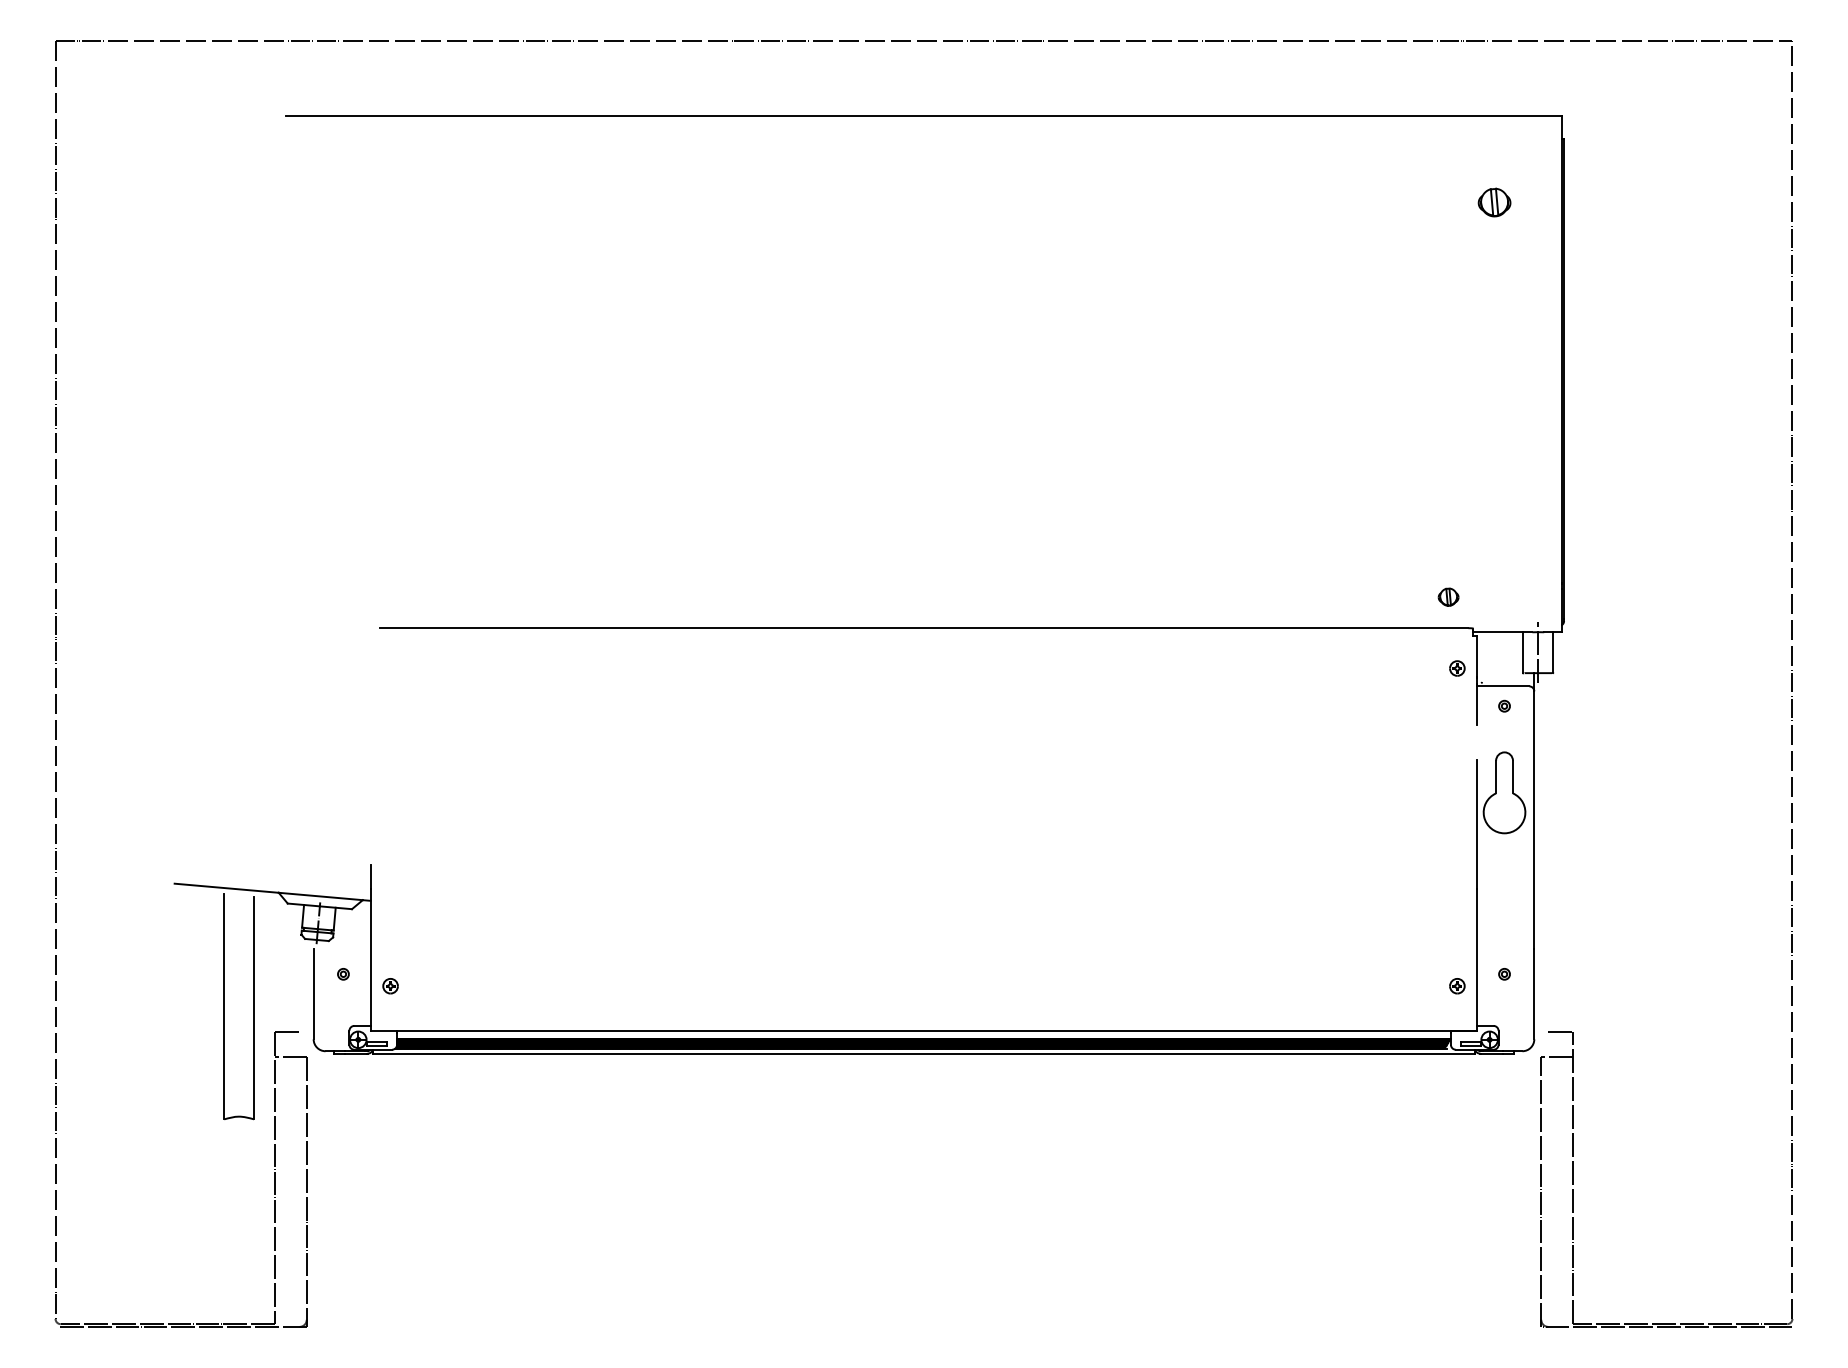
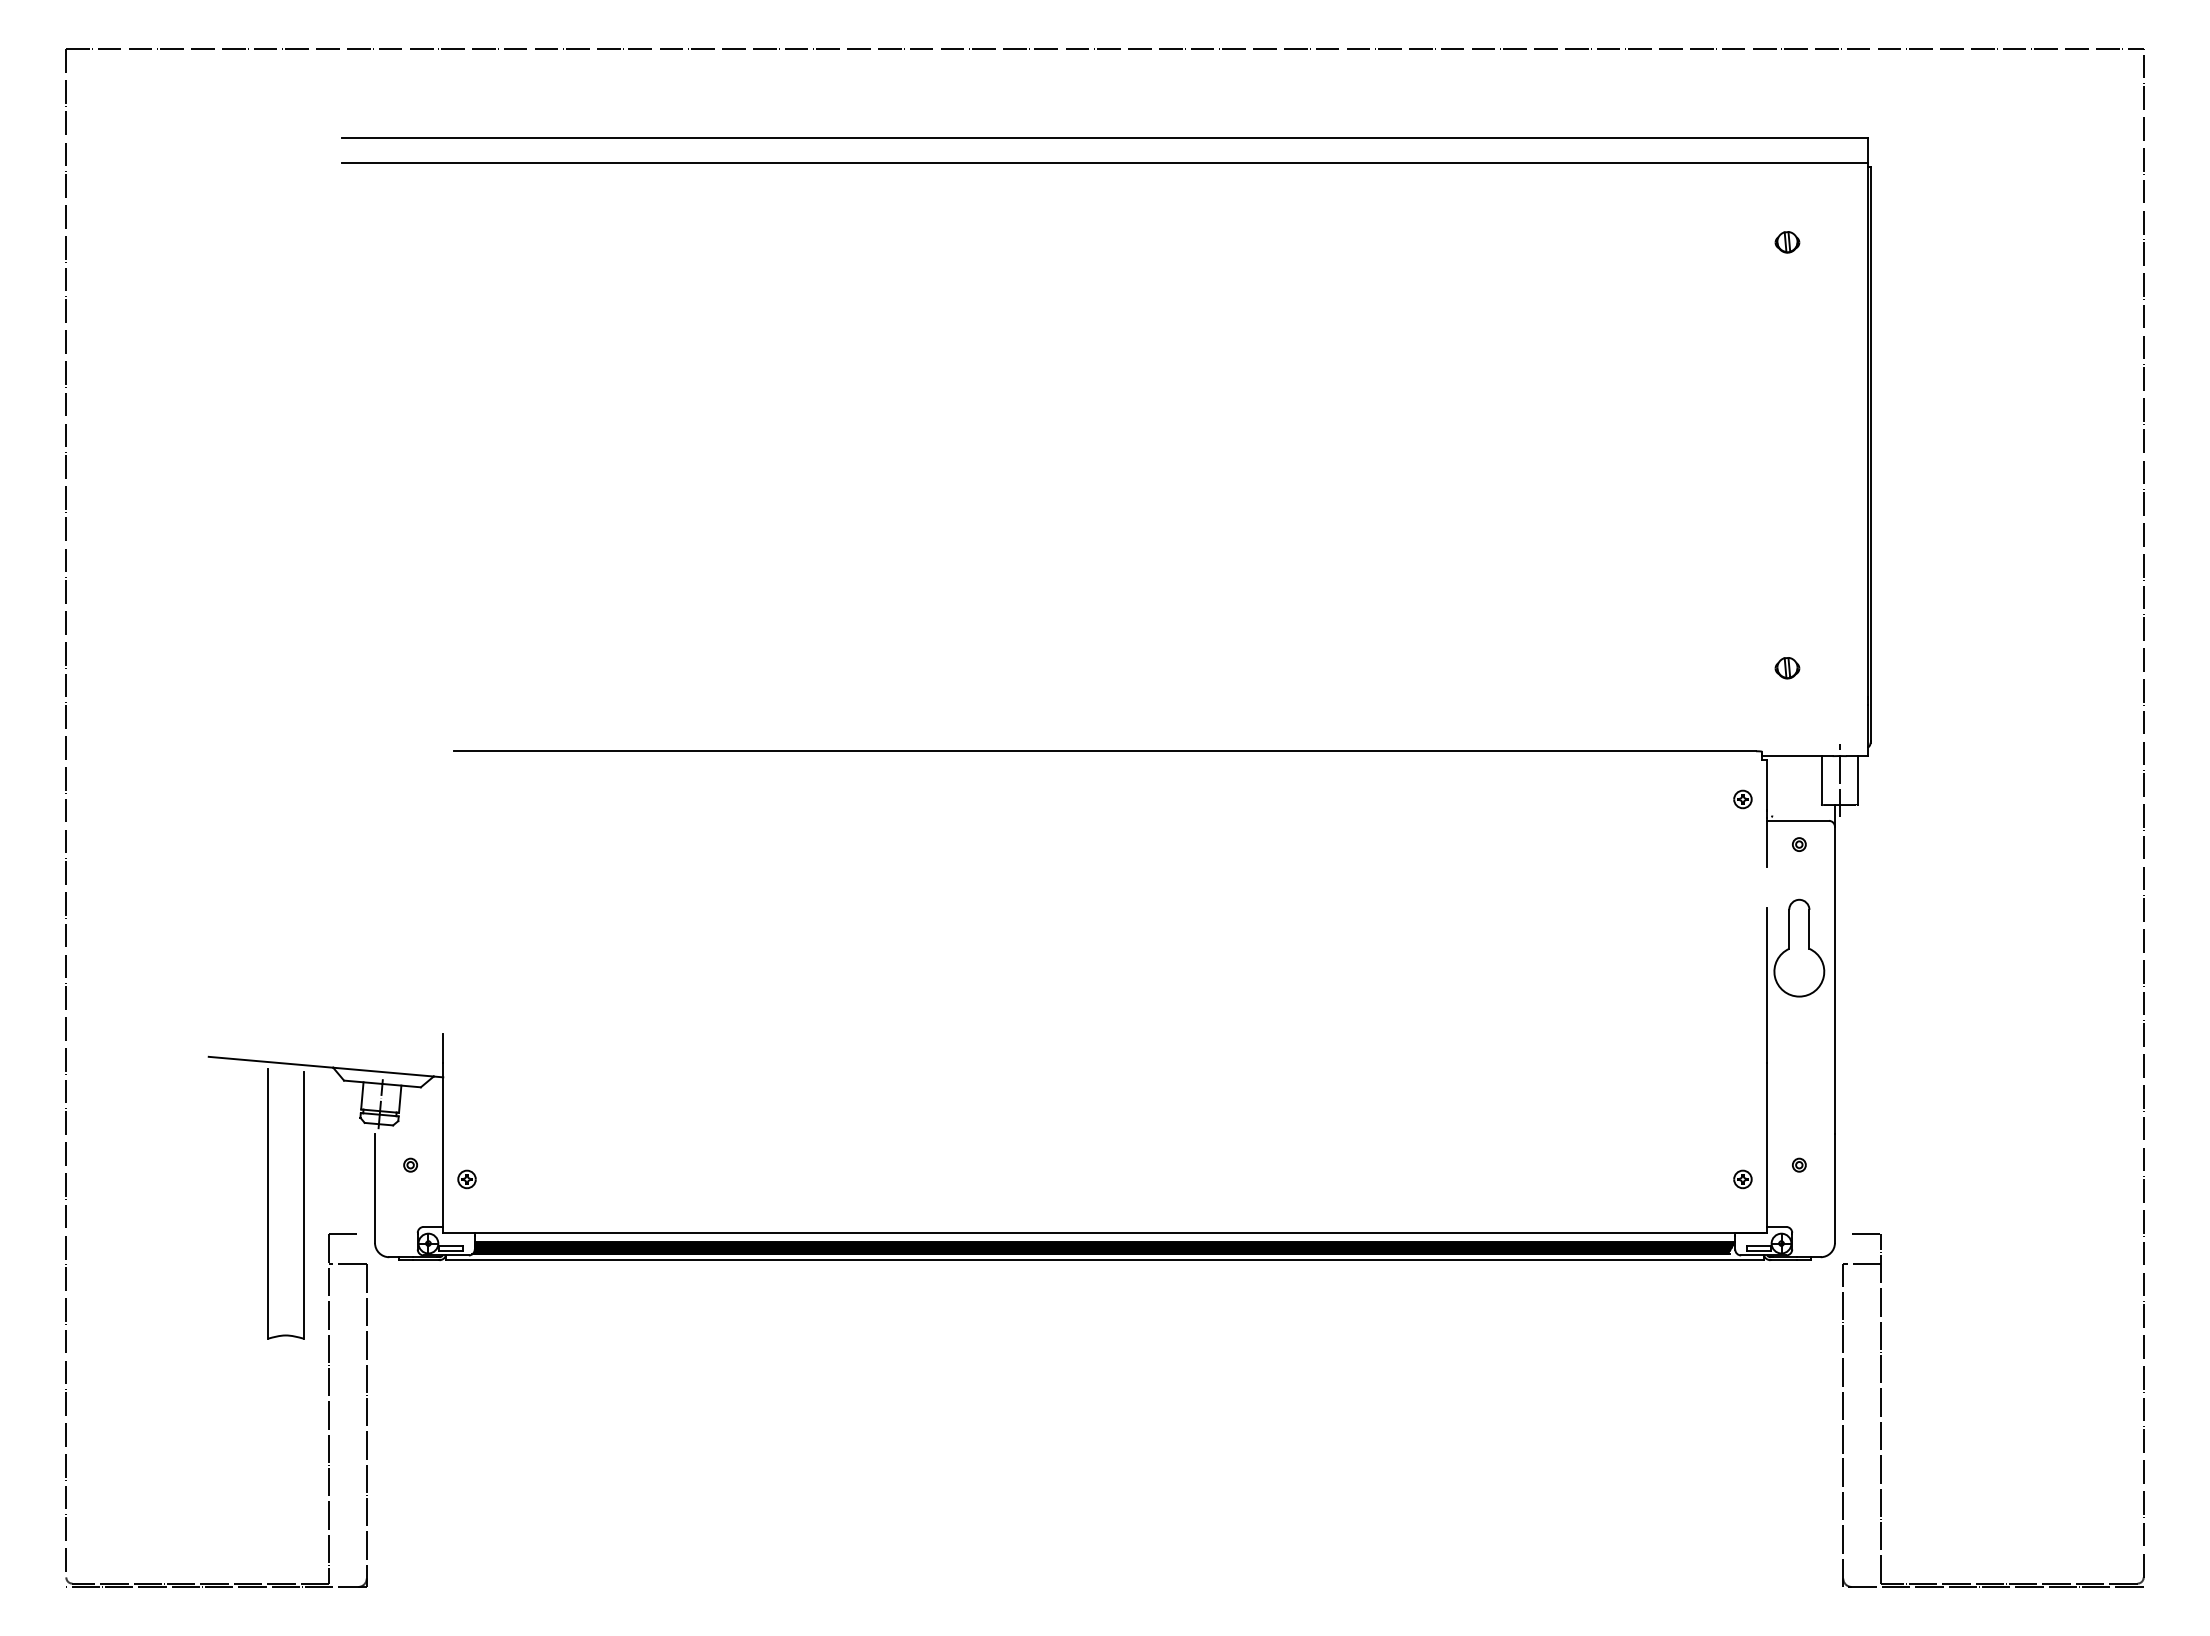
line: (923, 135) -> (1104, 162), added
part: (1494, 202) -> (1787, 242), size x0.62
part: (1448, 597) -> (1787, 668), moved

